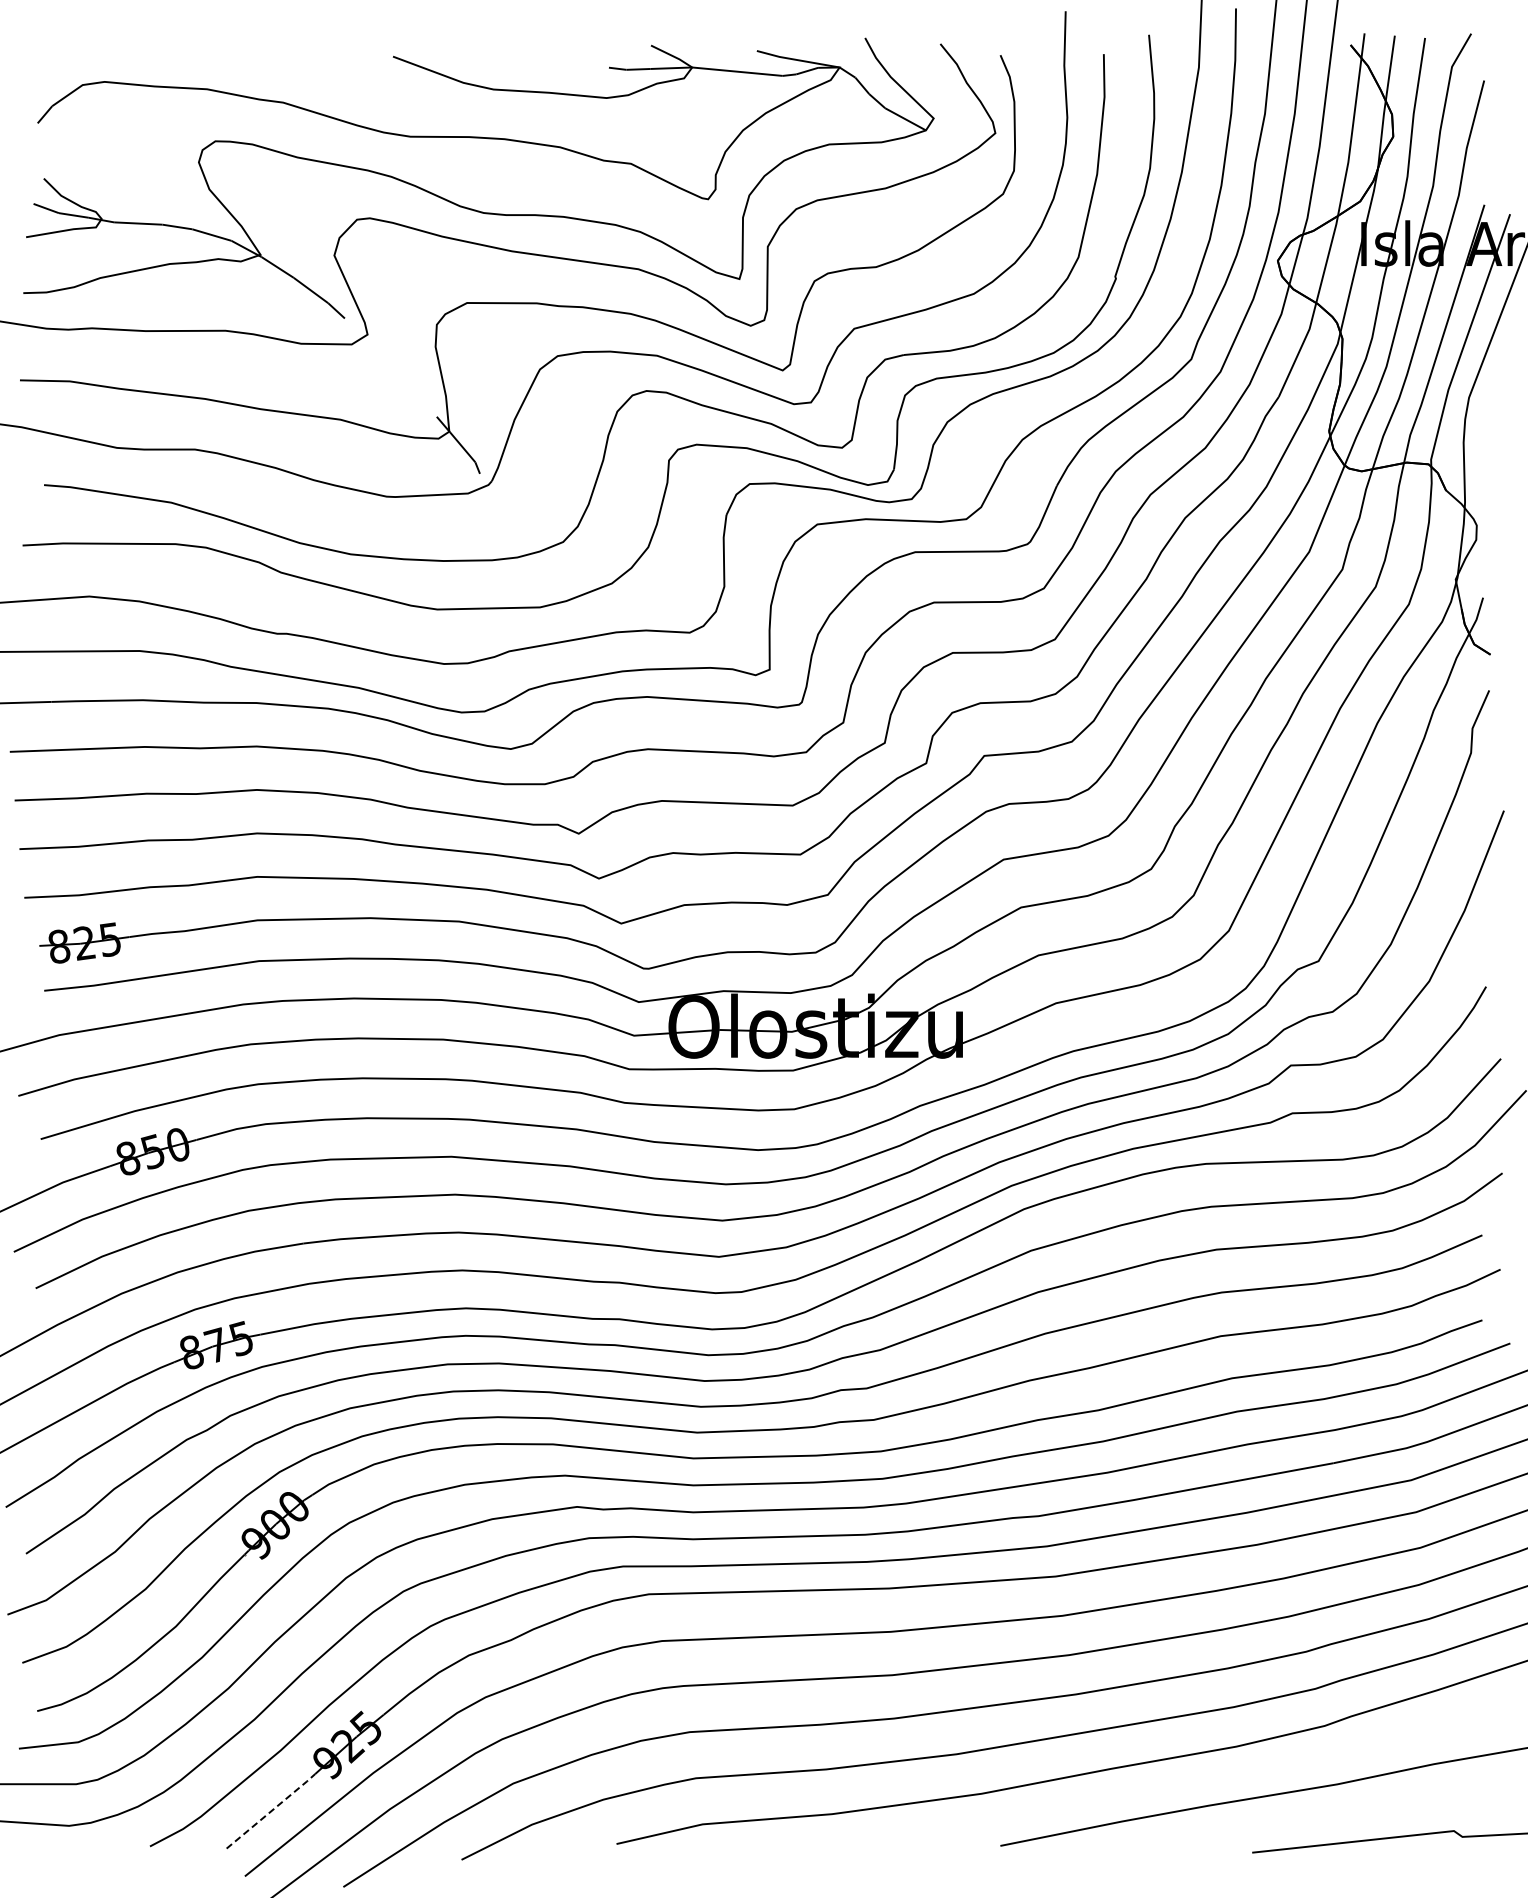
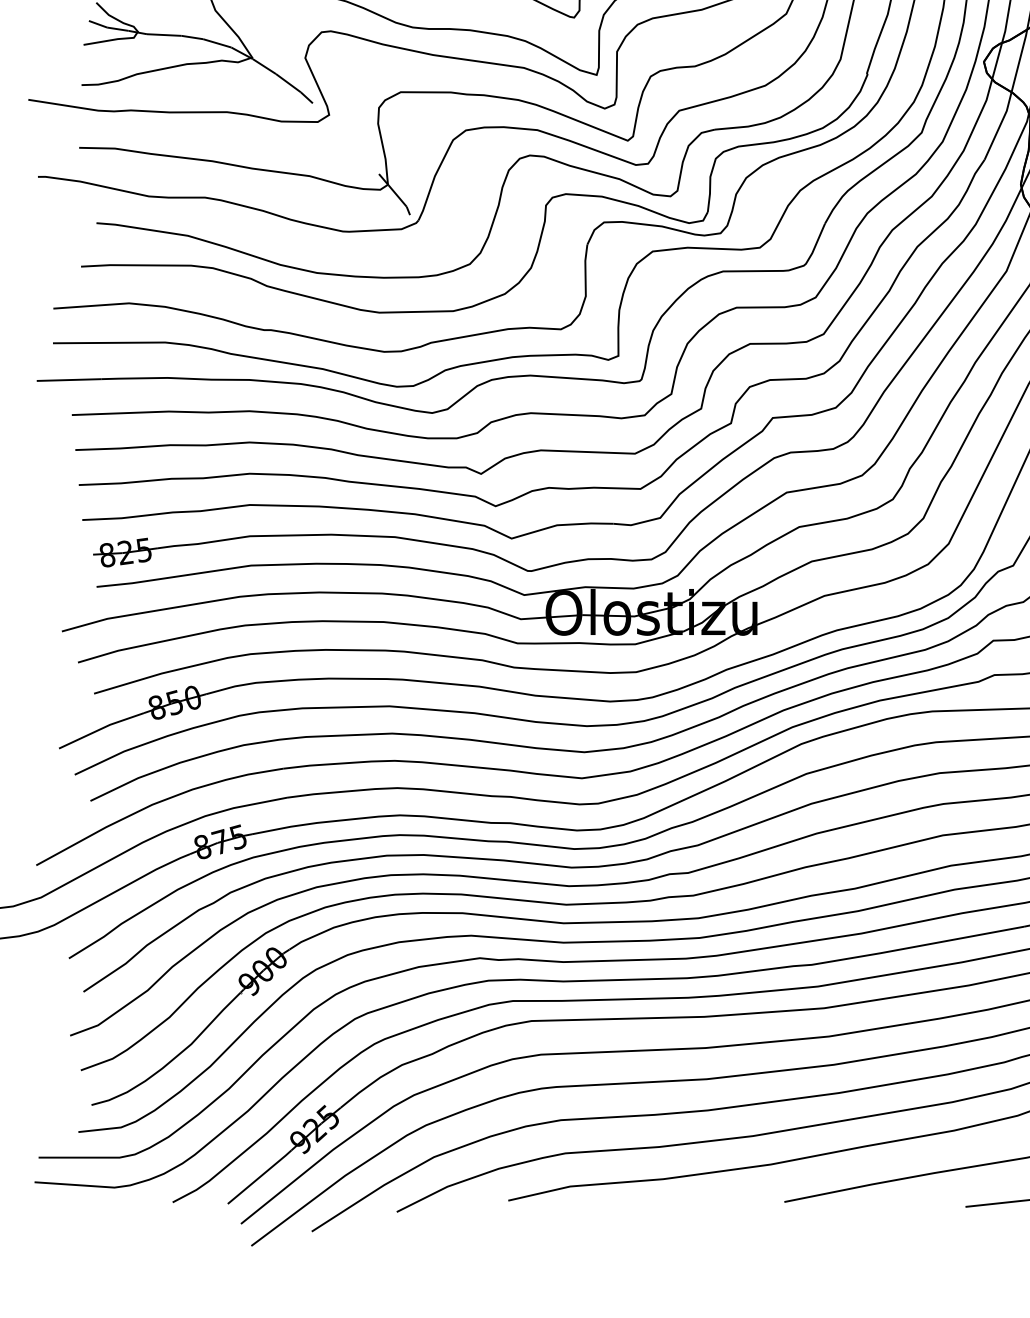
line: (271, 1810) -> (260, 1176), dashed -> solid

